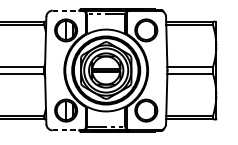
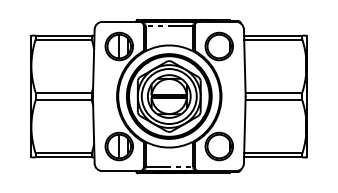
line: (67, 10) -> (121, 21), dashed -> solid
line: (67, 130) -> (121, 171), dashed -> solid

